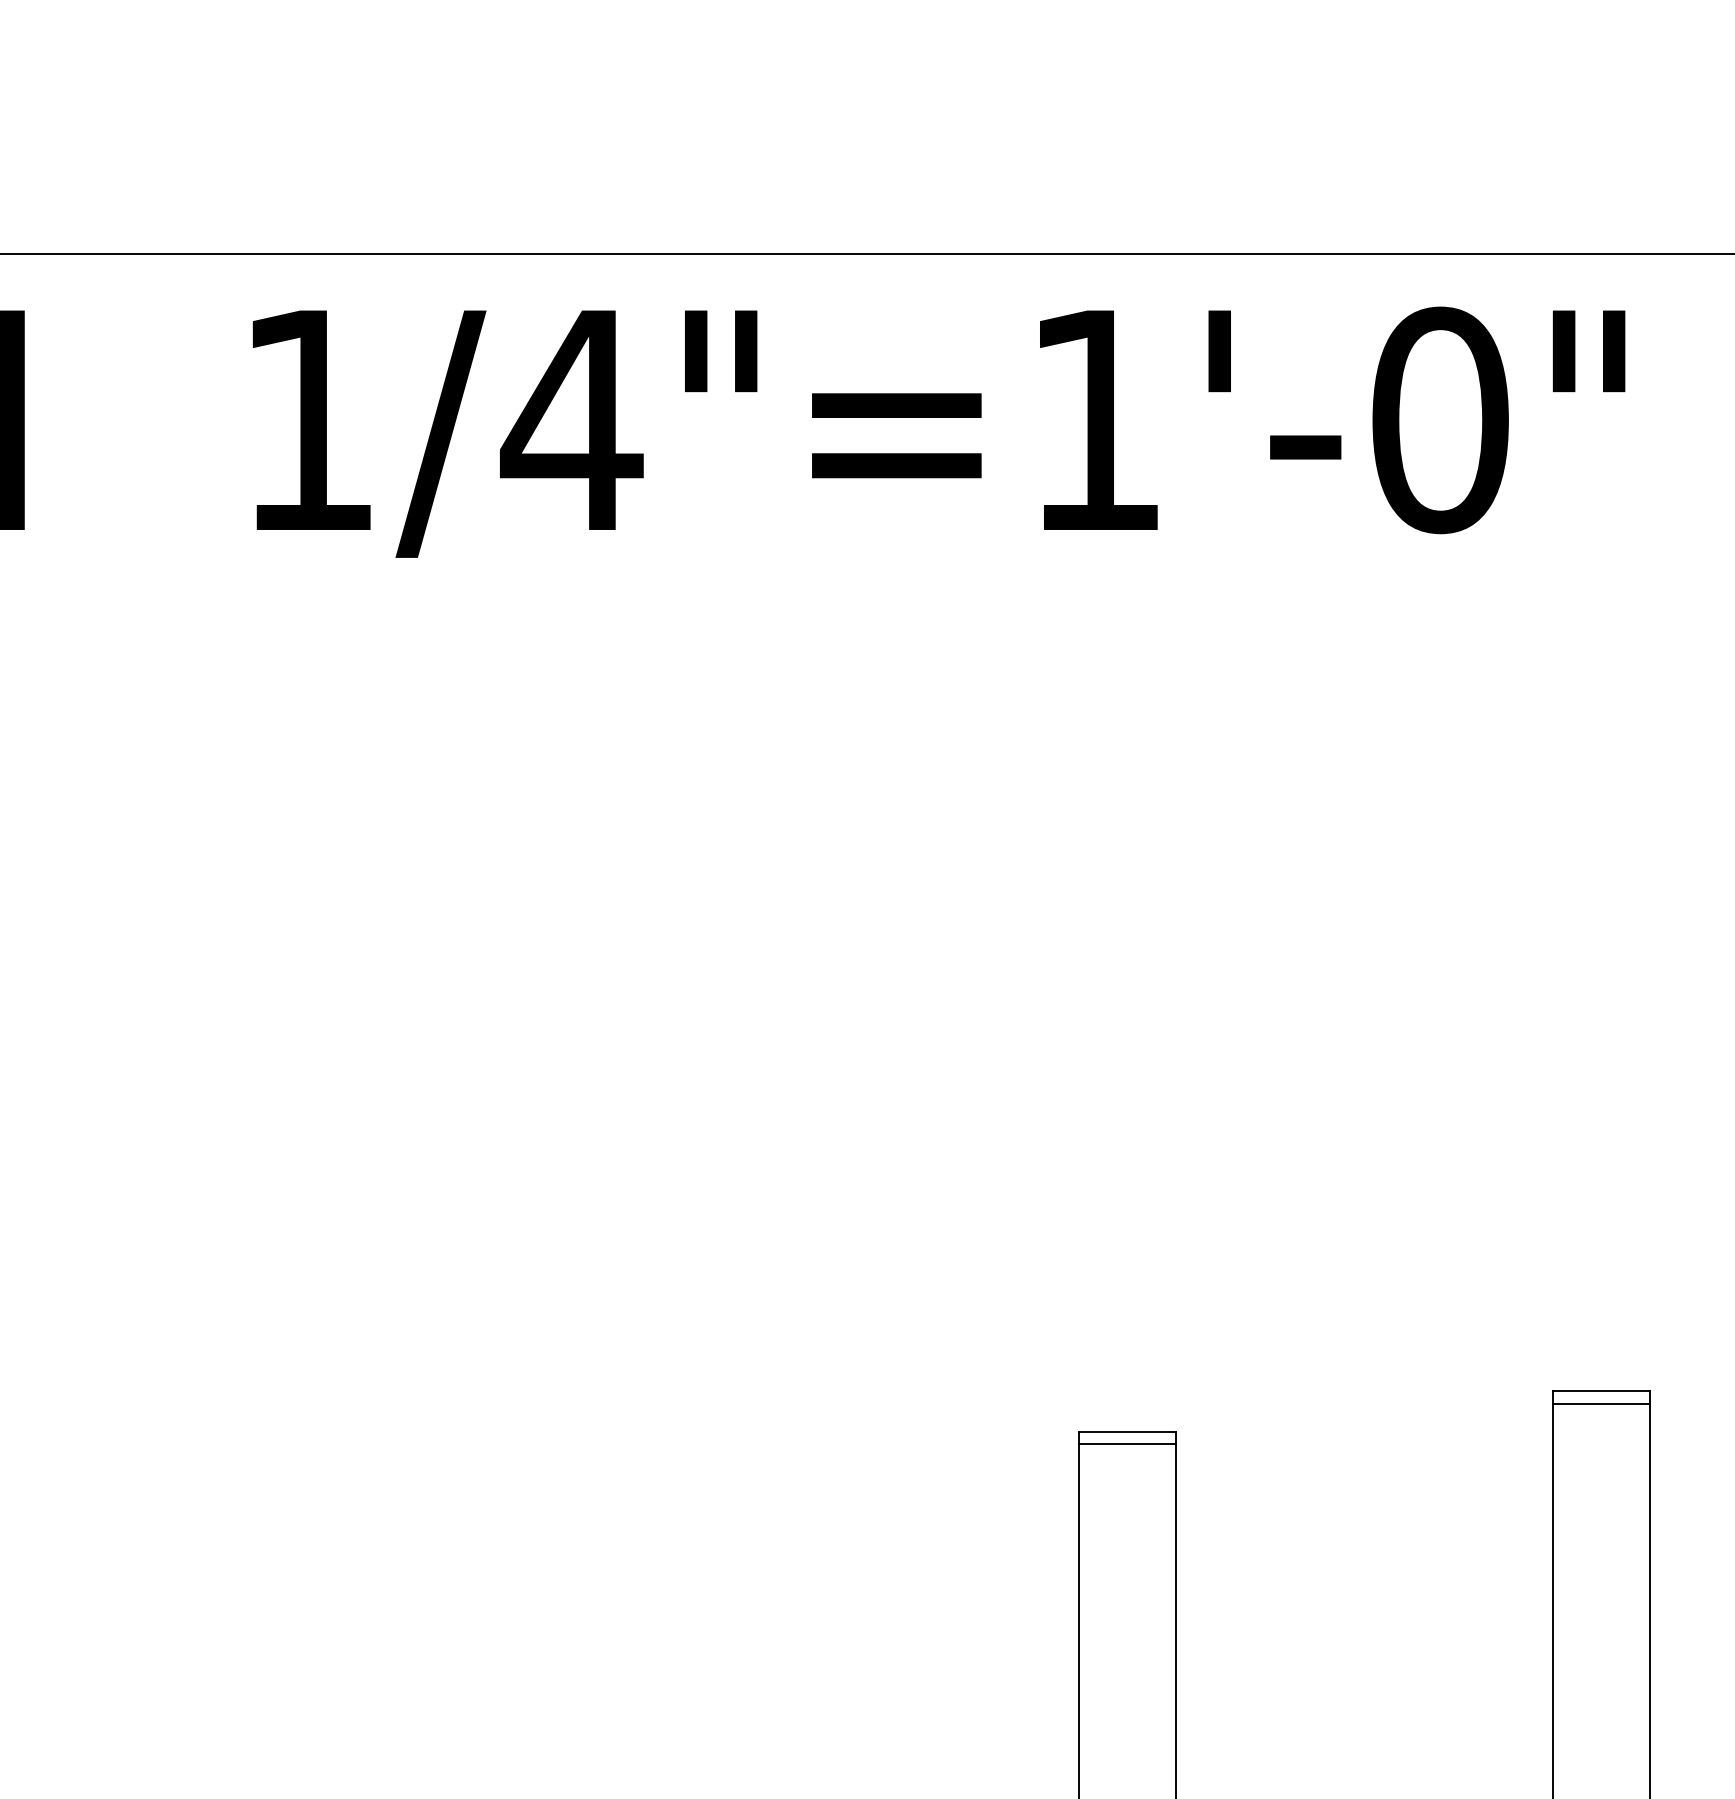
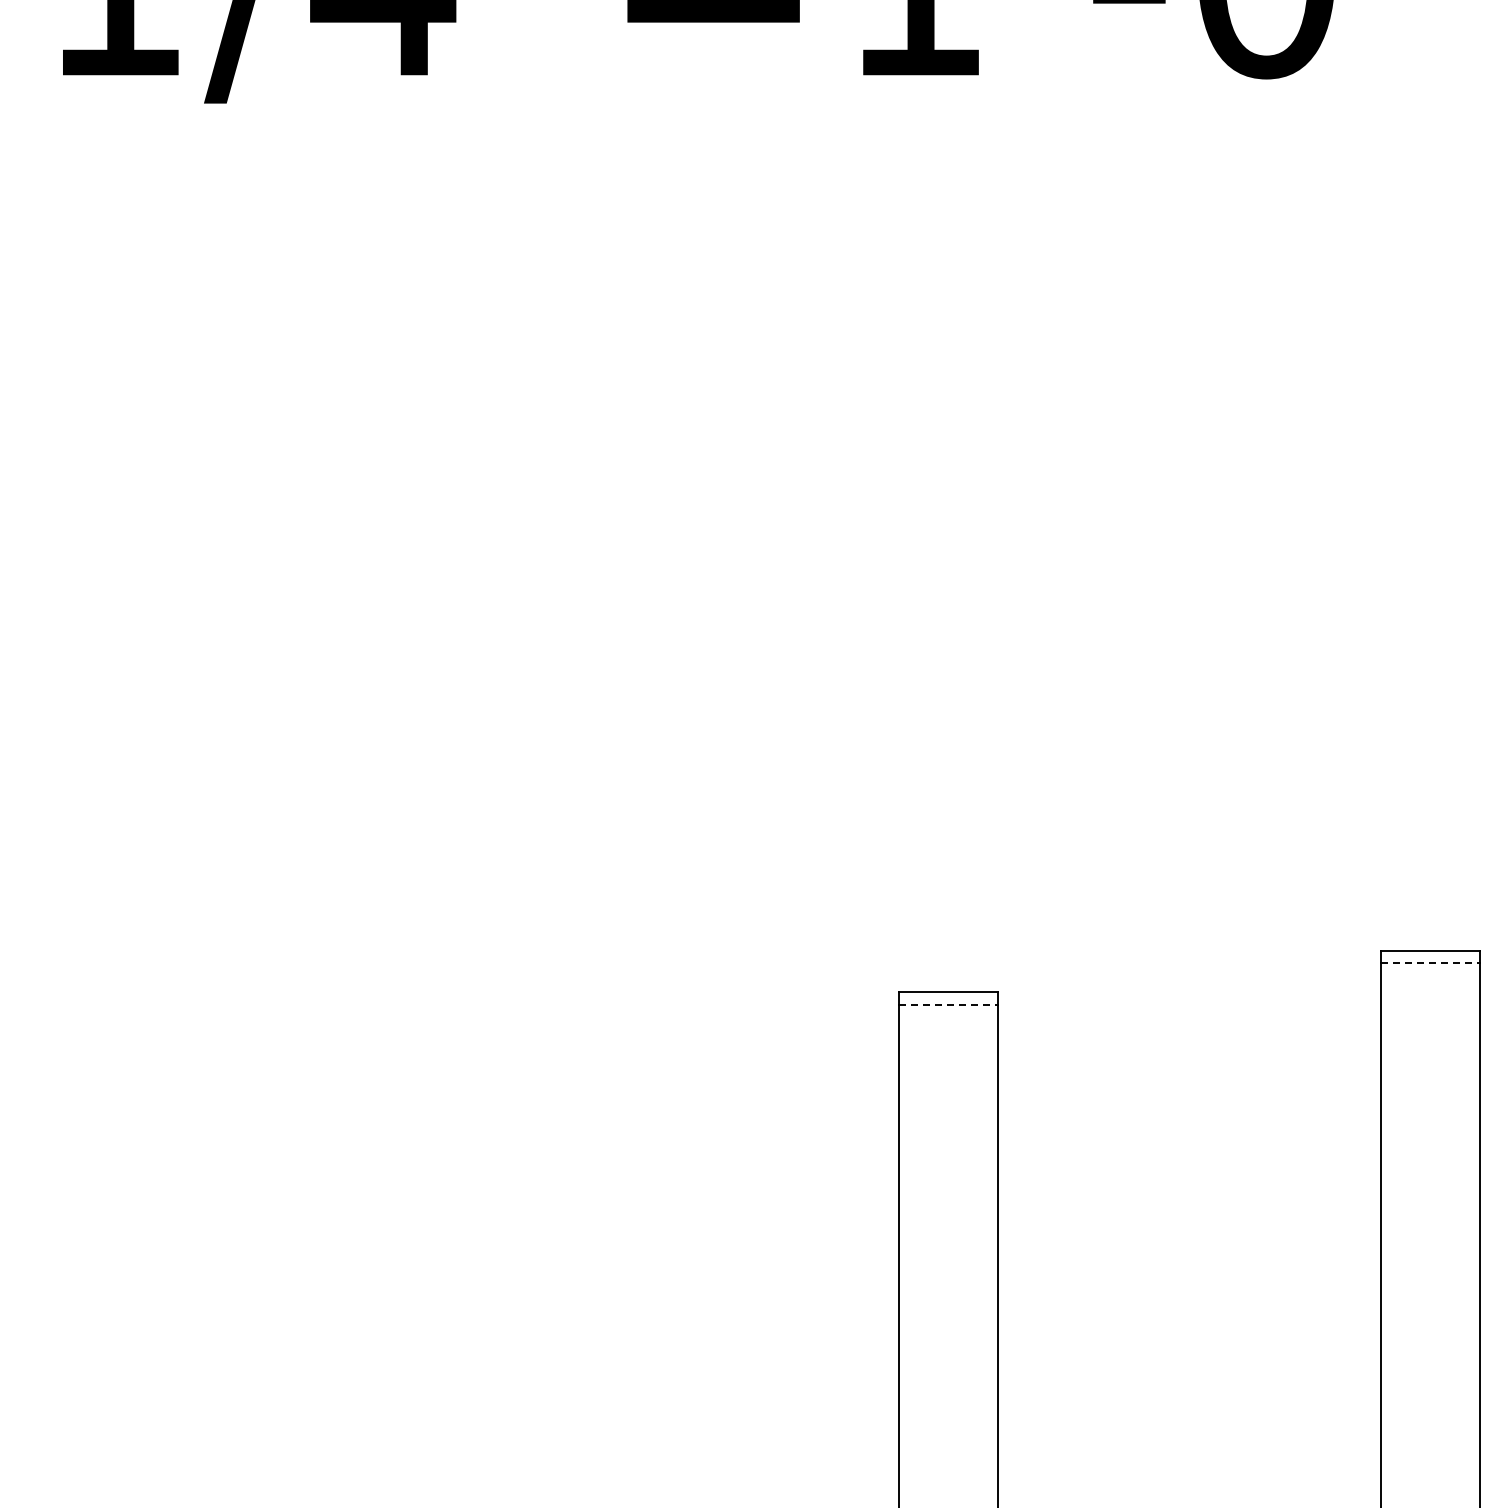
line: (1601, 1403) -> (1430, 963), solid -> dashed
line: (1127, 1444) -> (948, 1005), solid -> dashed

